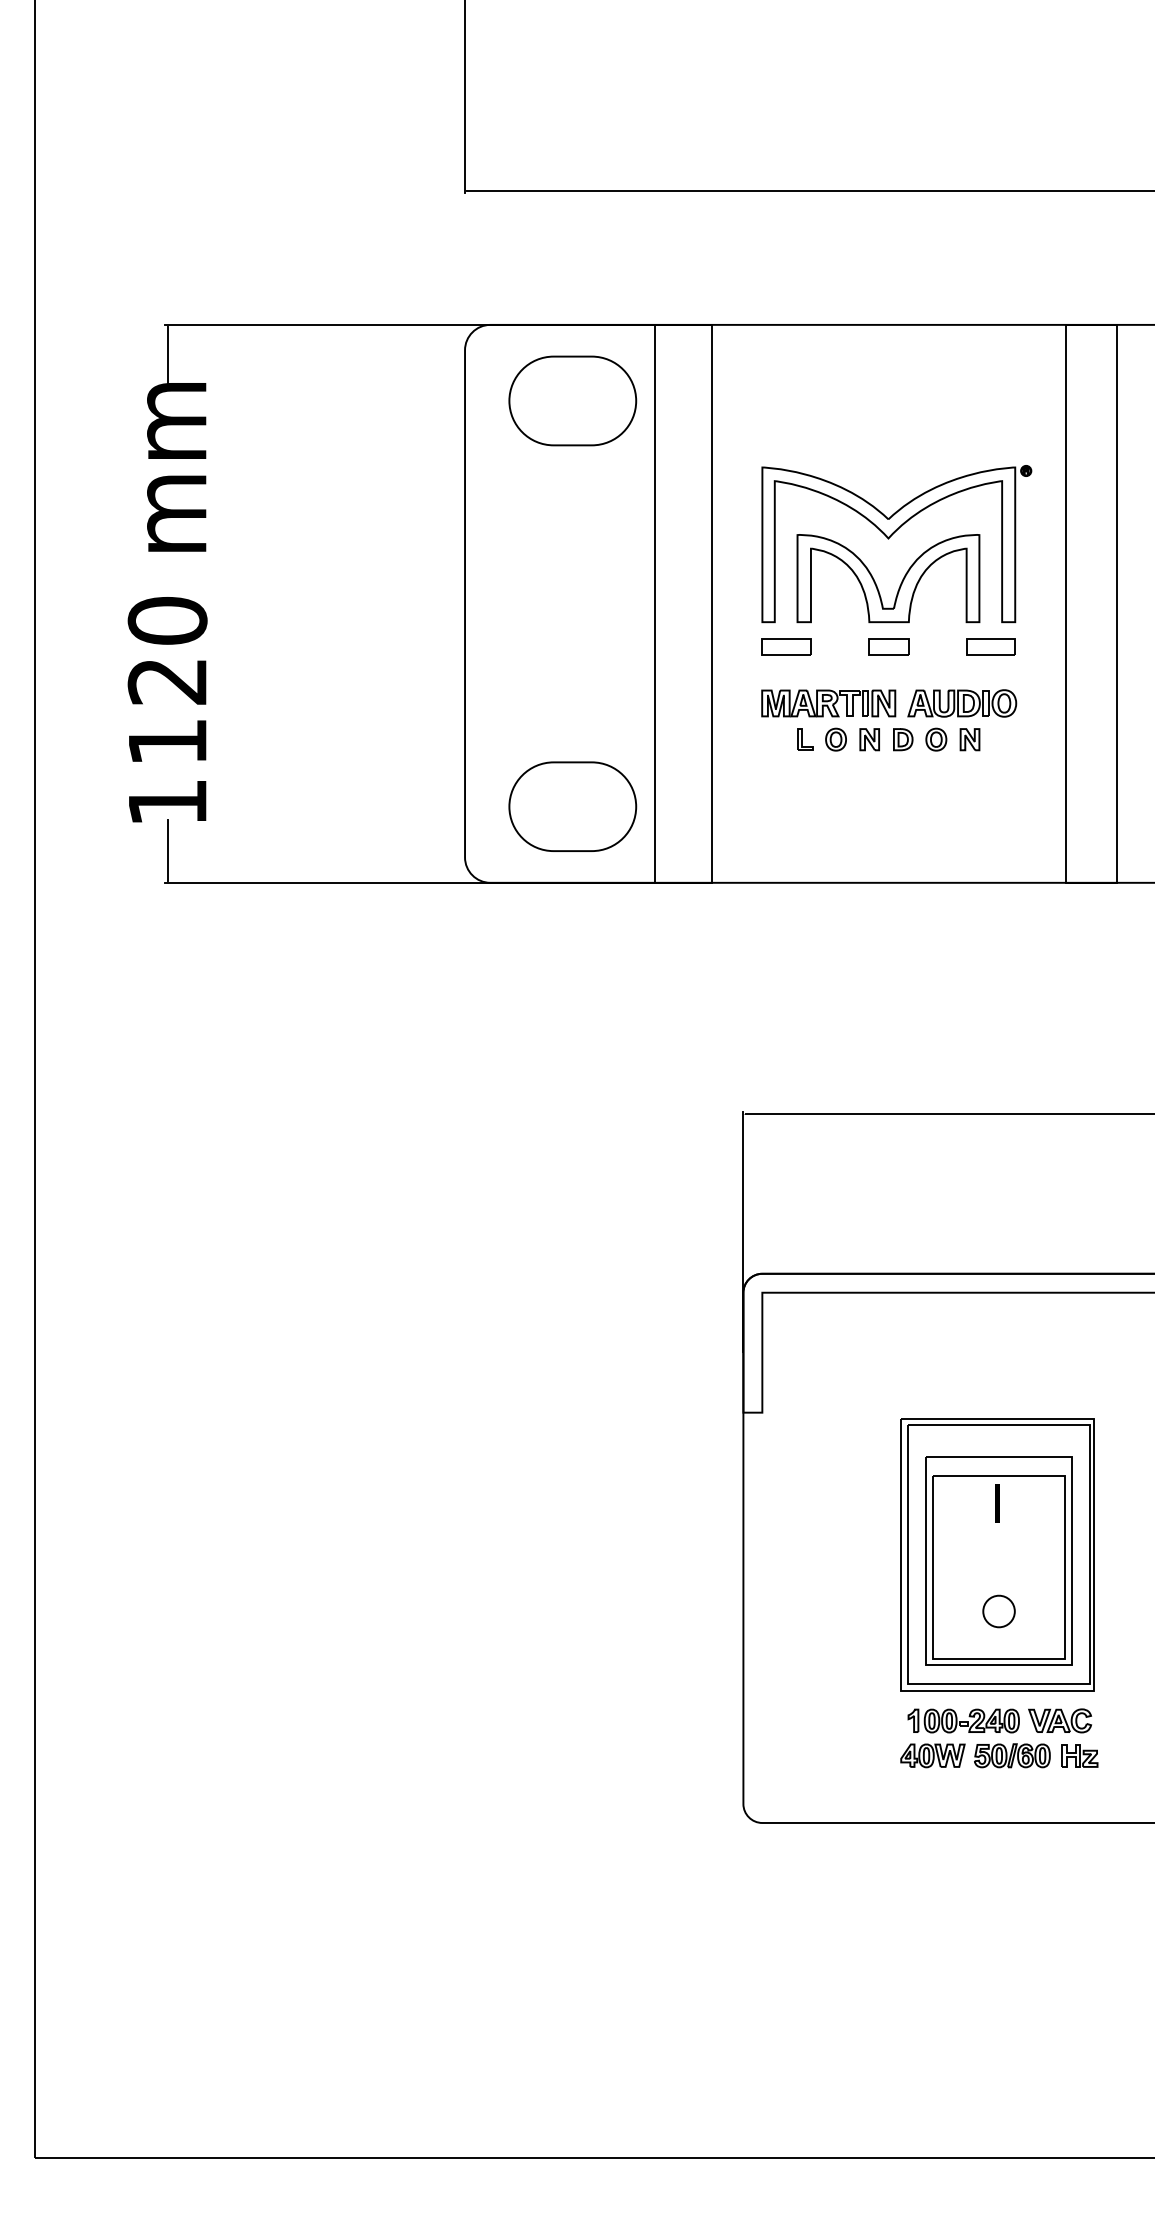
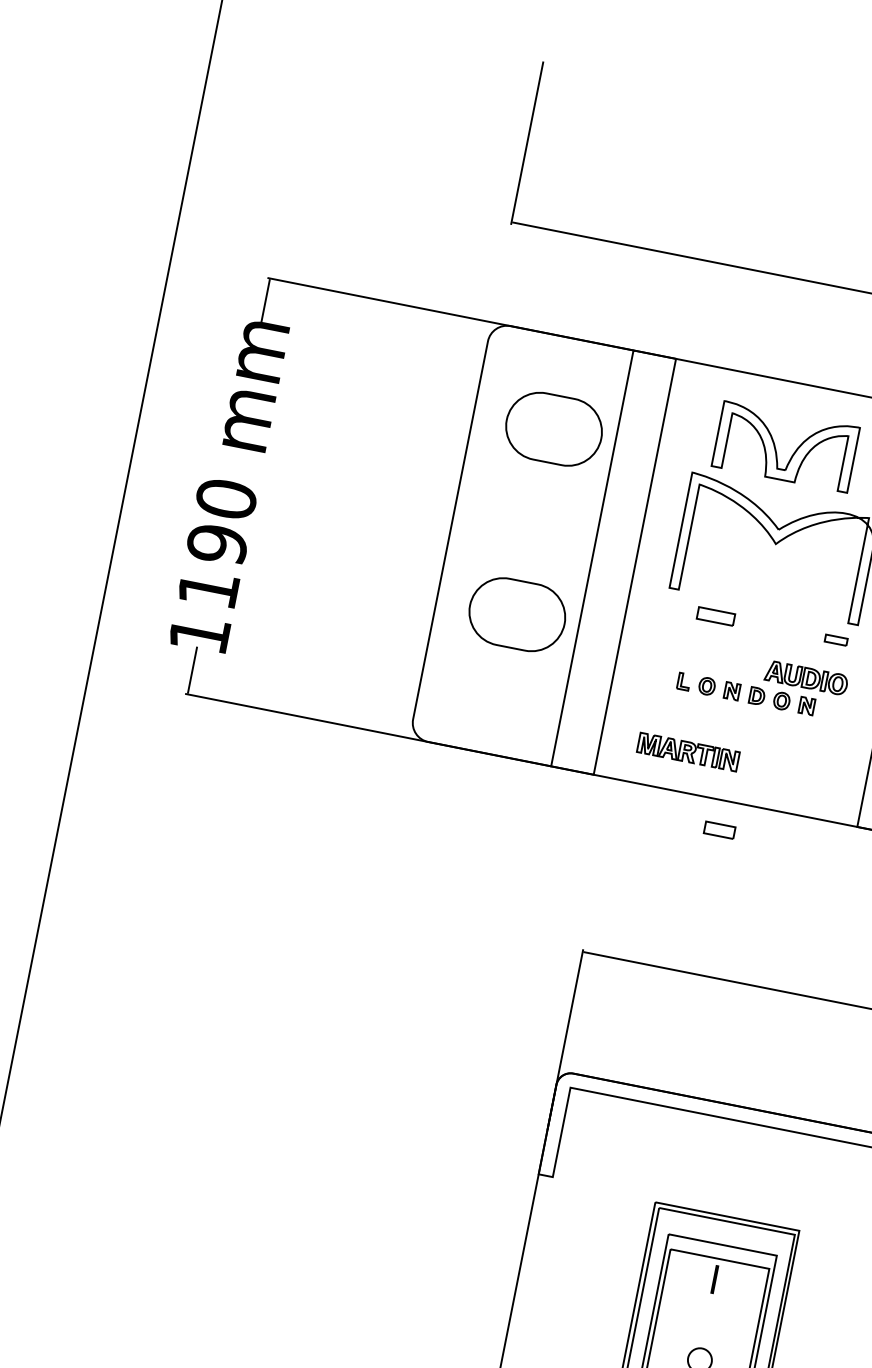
part: (572, 400) -> (553, 428), moved
part: (876, 583) -> (776, 448), moved
part: (786, 646) -> (715, 615), moved
part: (888, 646) -> (719, 829), moved
part: (990, 646) -> (835, 639), size x0.6
text: (167, 681) -> (217, 544), 1120 -> 1190
part: (828, 703) -> (688, 752), moved
part: (572, 806) -> (517, 614), moved

